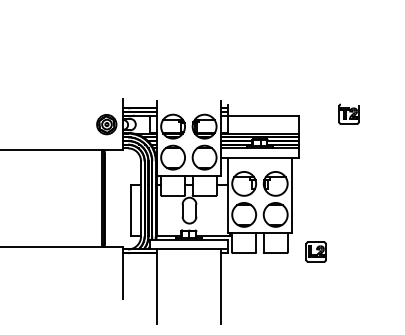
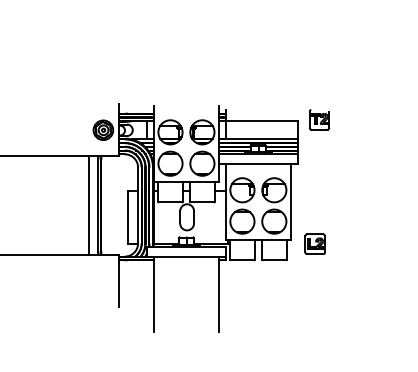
part: (349, 113) -> (319, 119), moved
line: (93, 198) -> (89, 205), added
part: (315, 251) -> (314, 243), moved

